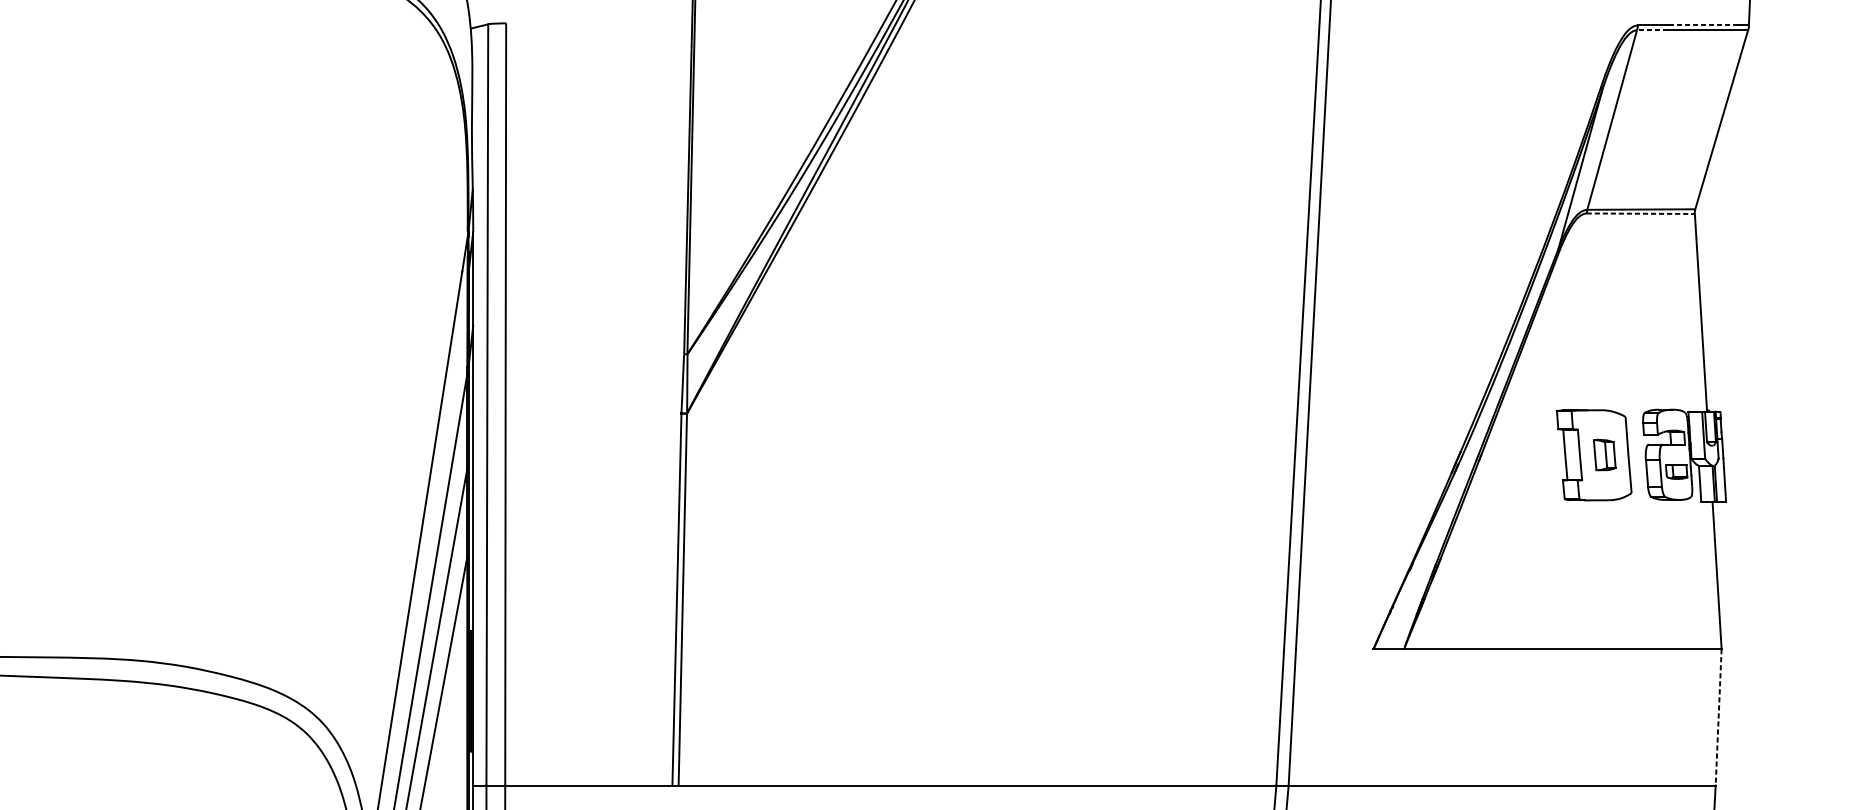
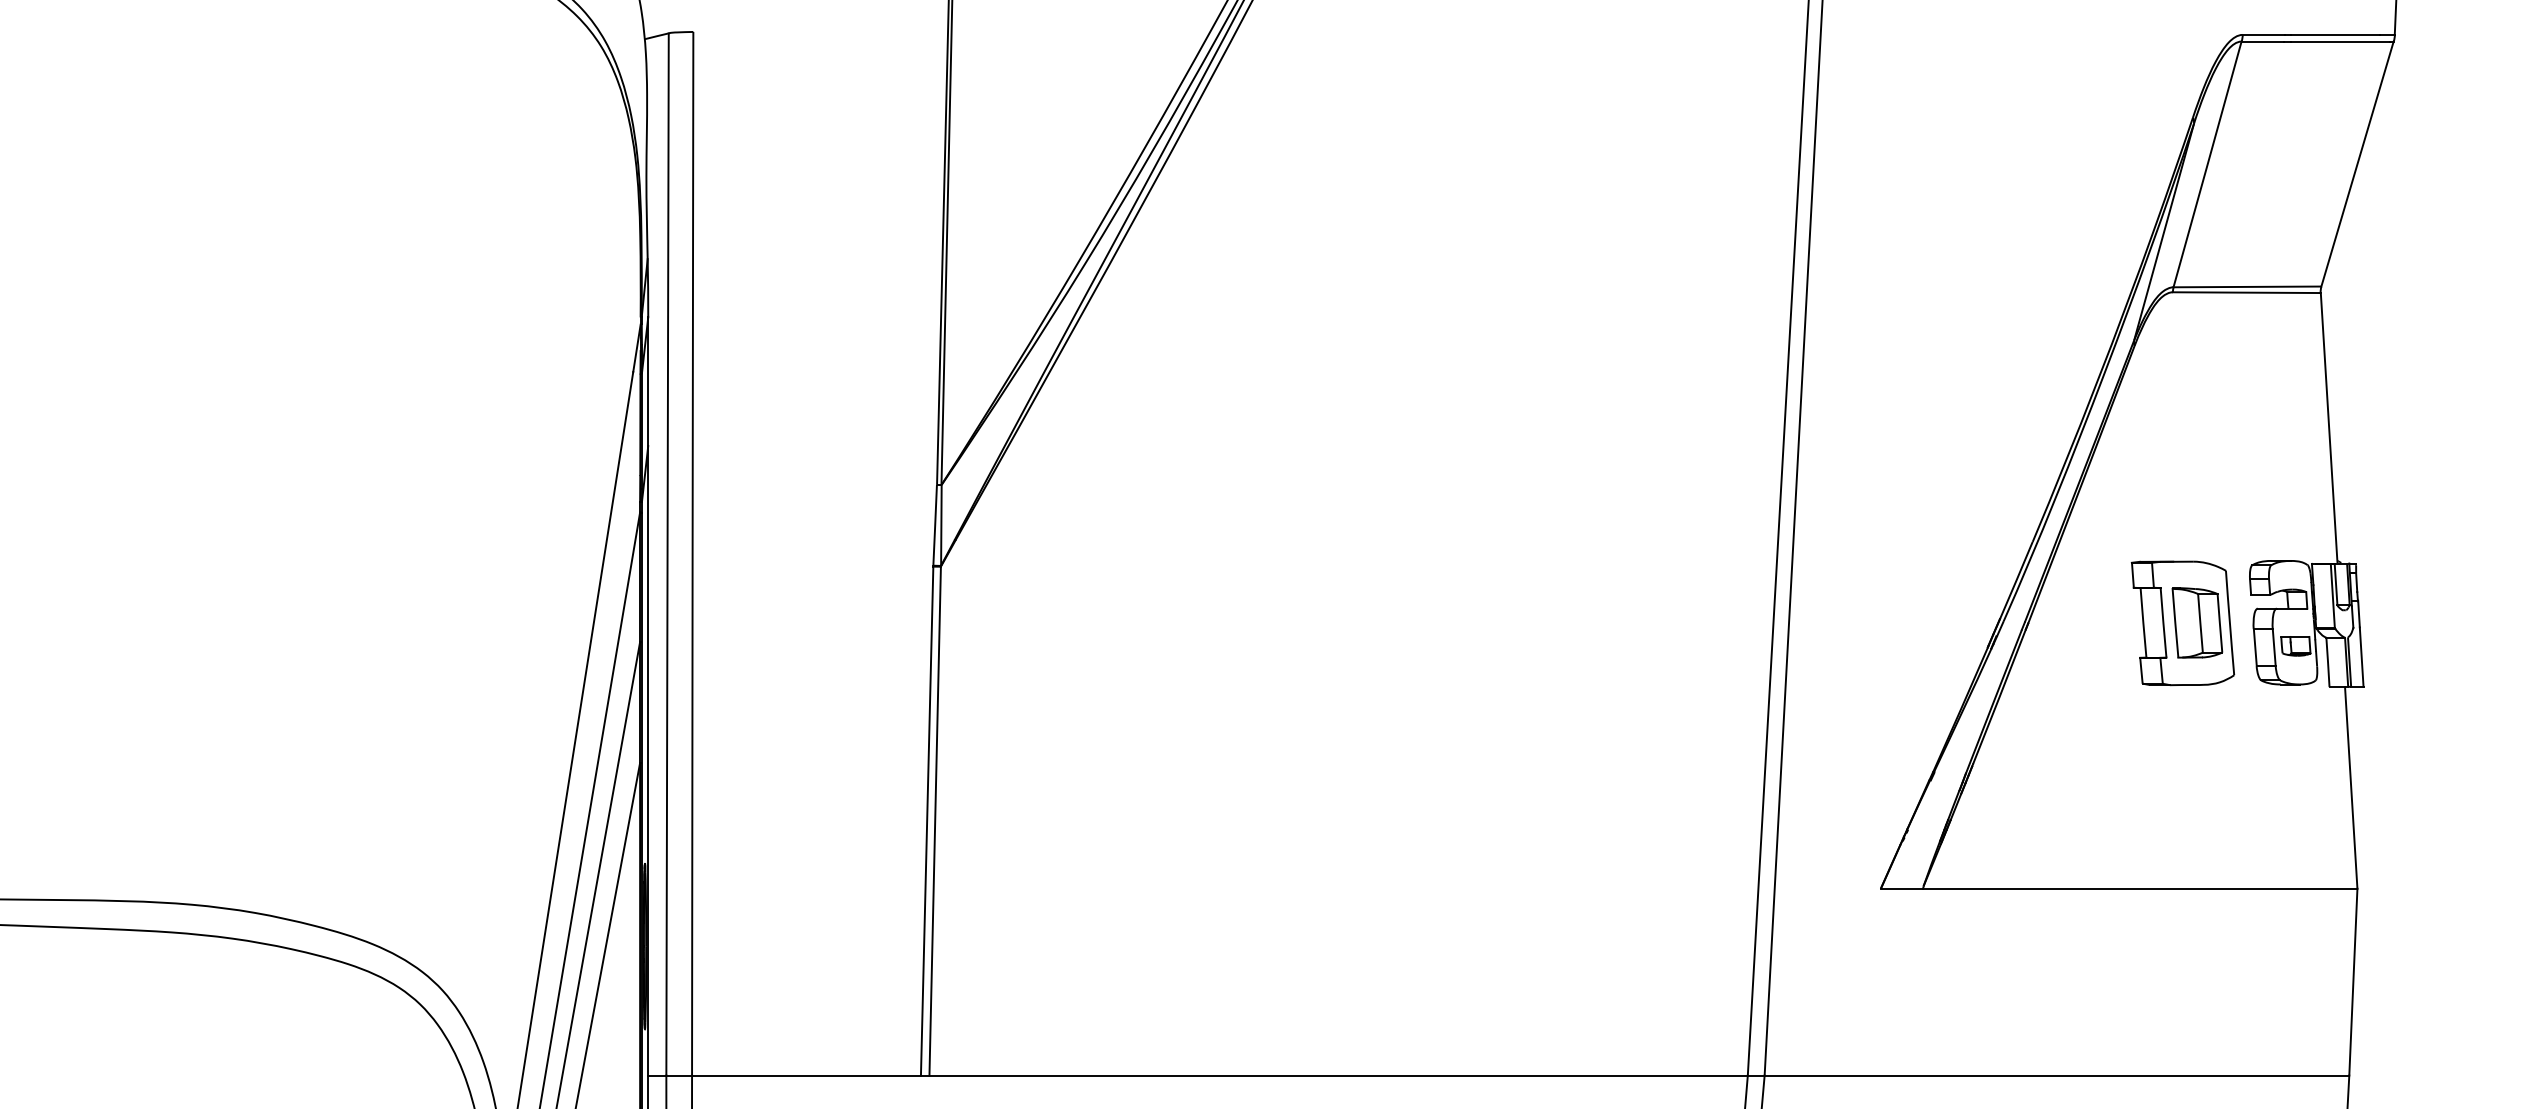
line: (1705, 25) -> (2335, 34), dashed -> solid
line: (1652, 30) -> (2262, 41), dashed -> solid
line: (1641, 213) -> (2247, 292), dashed -> solid
part: (1604, 454) -> (2197, 622), size x1.67
line: (1718, 717) -> (2353, 982), dashed -> solid

